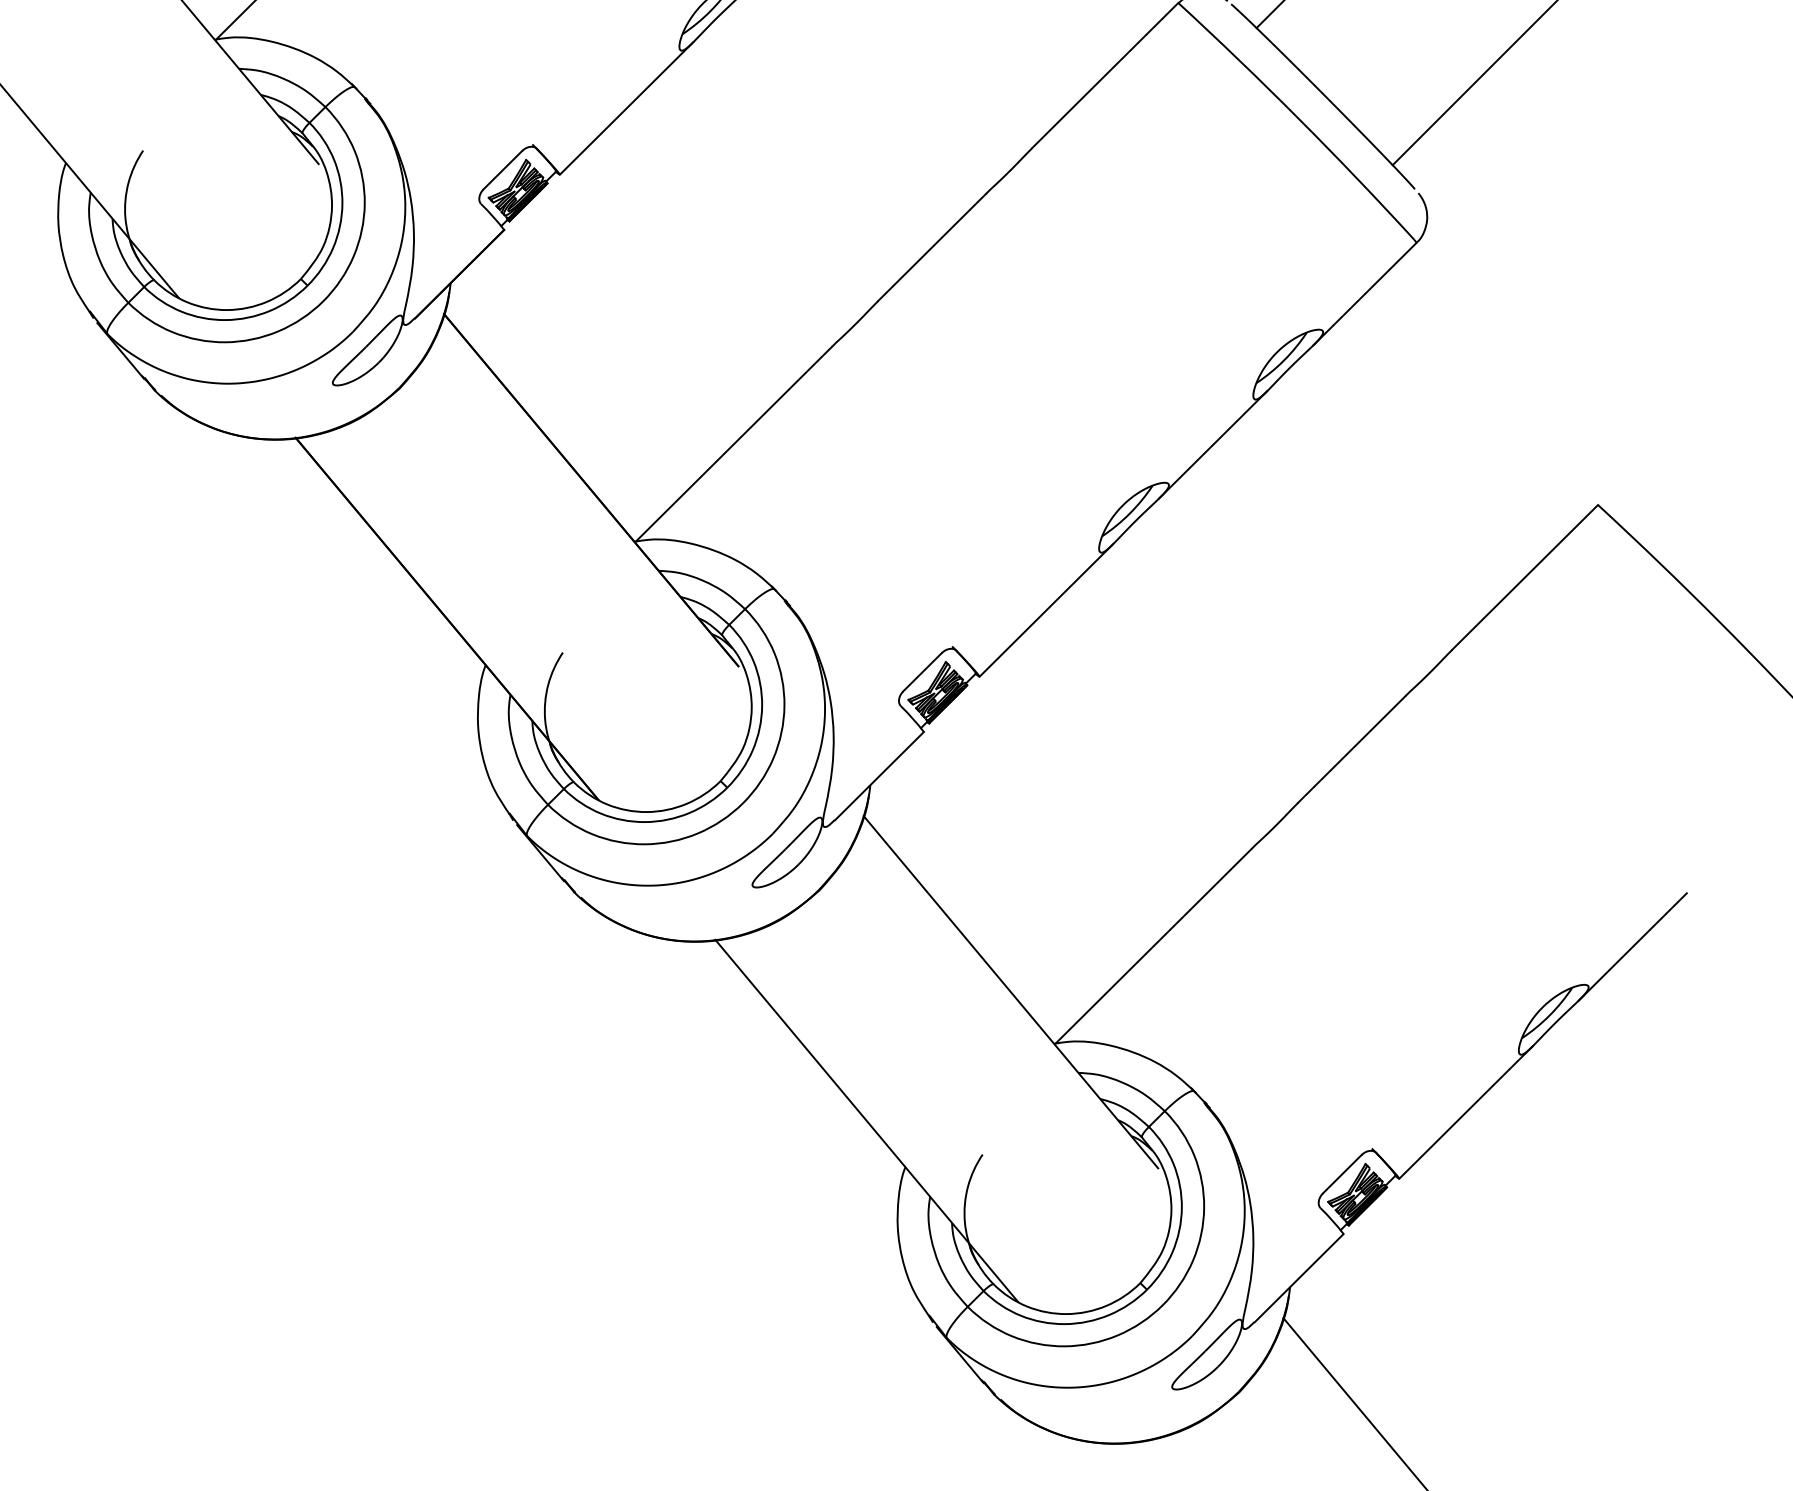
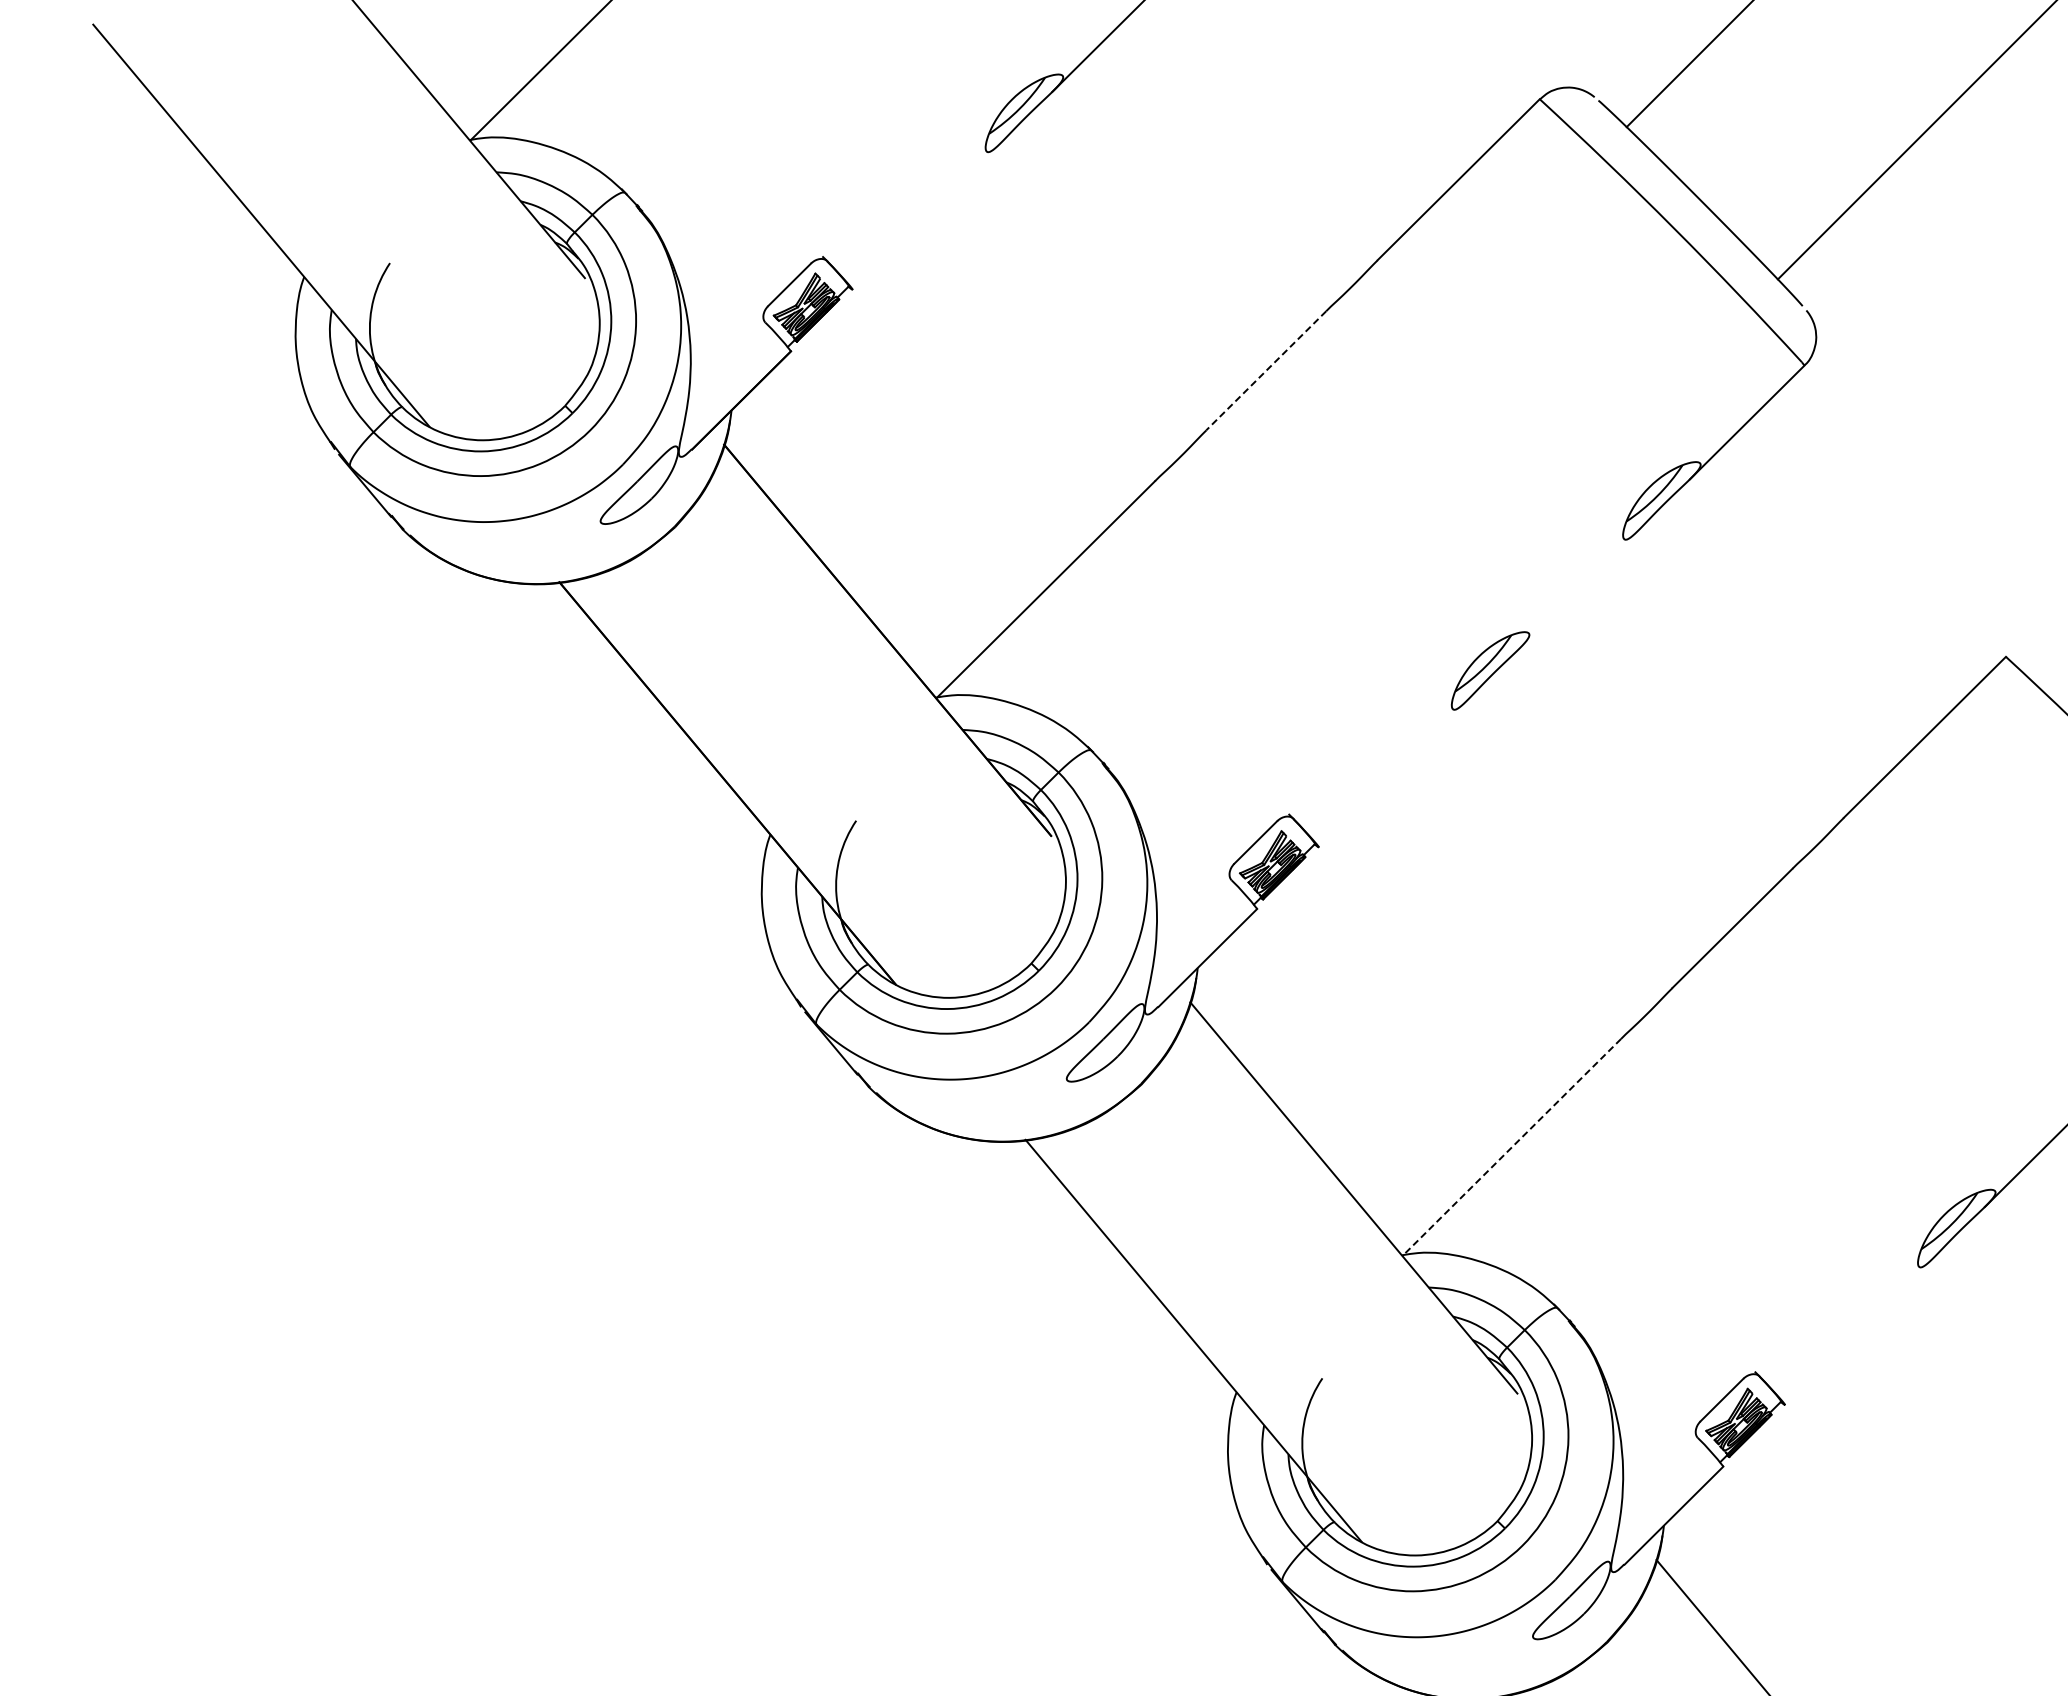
line: (626, 107) -> (926, 215), removed
line: (931, 248) -> (1265, 371), solid -> dashed
line: (1213, 444) -> (1578, 589), removed
line: (1046, 610) -> (1393, 773), removed
line: (1152, 946) -> (1511, 1147), solid -> dashed
line: (1466, 1112) -> (1859, 1331), removed

